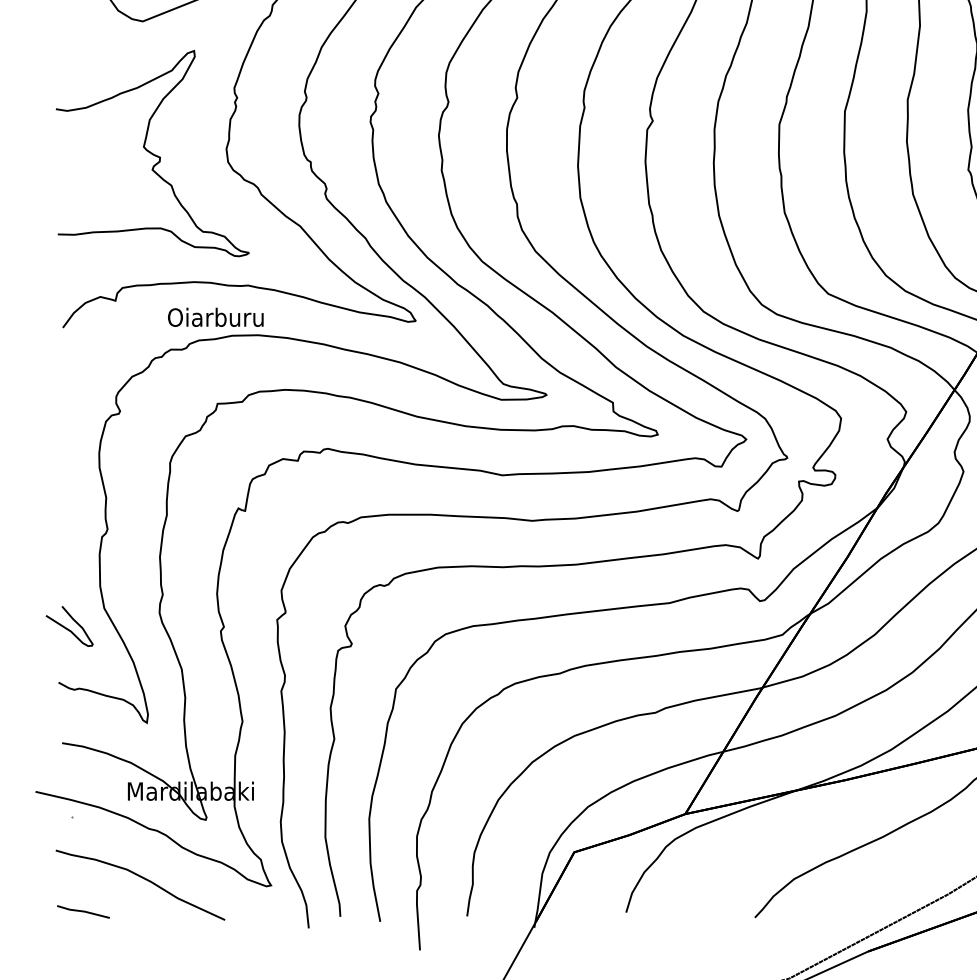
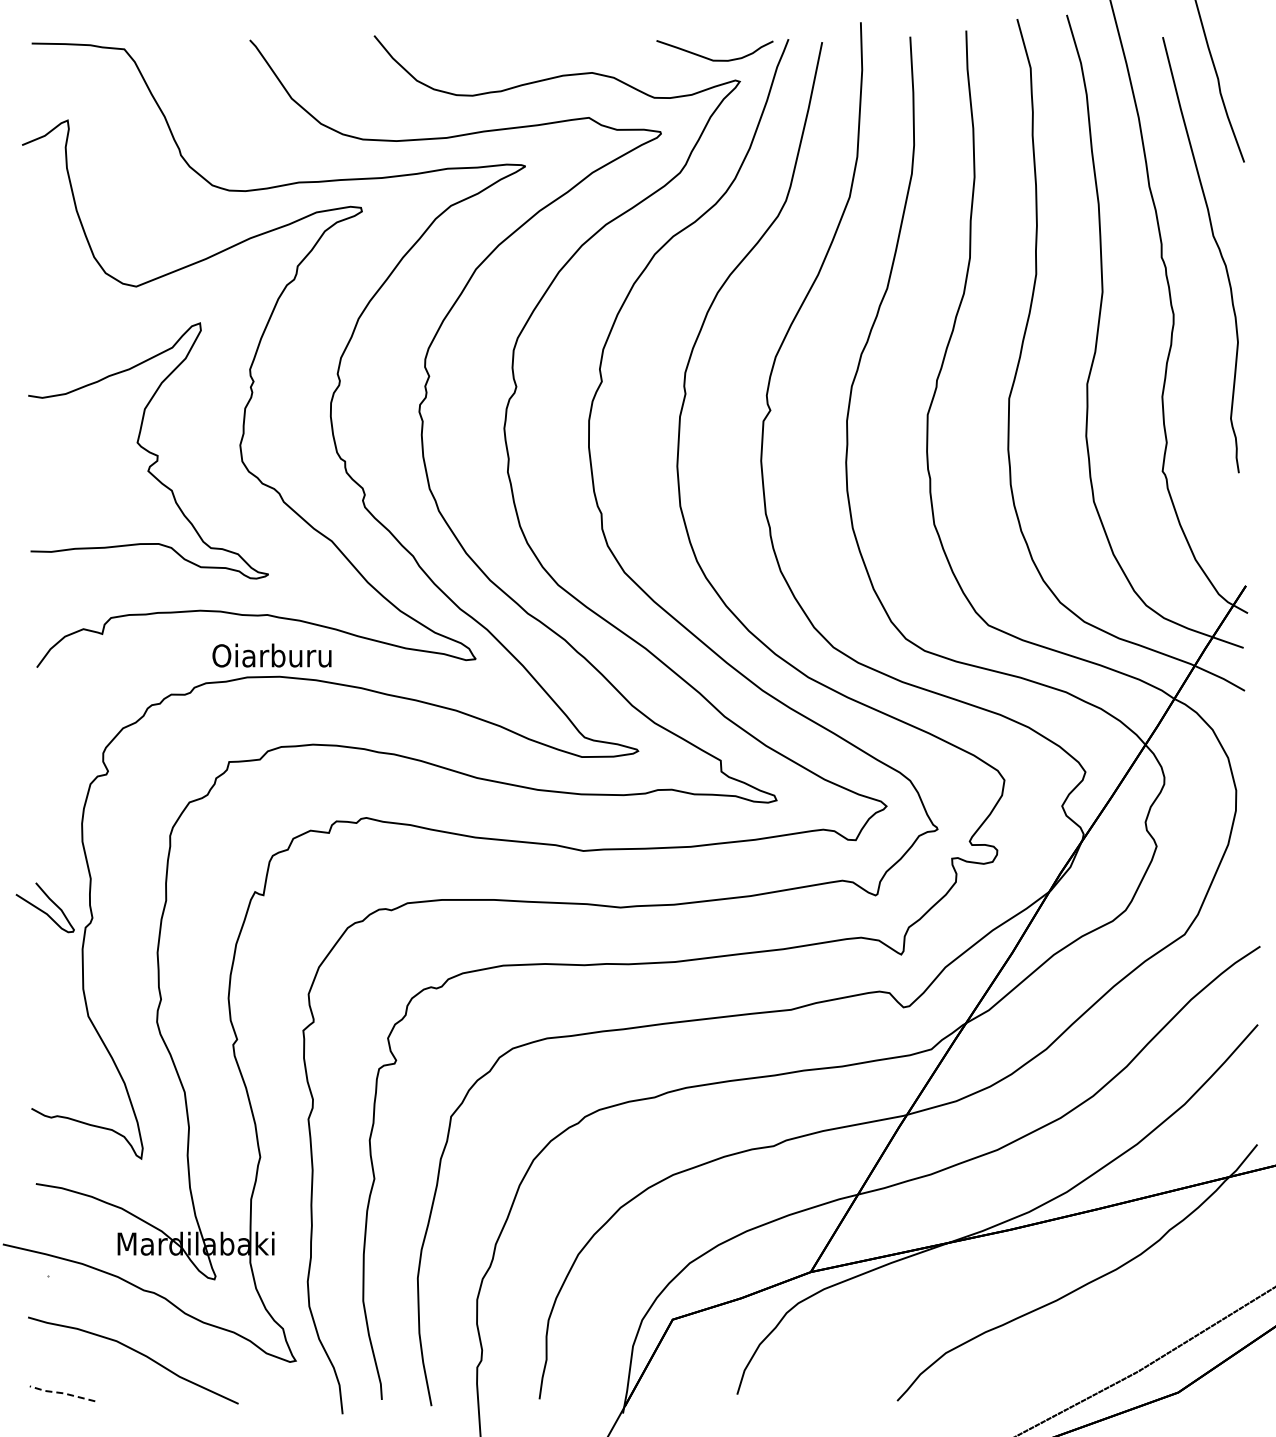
text: (215, 317) -> (271, 655), moved
curve: (68, 628) -> (43, 910), moved
line: (82, 911) -> (61, 1393), solid -> dashed

